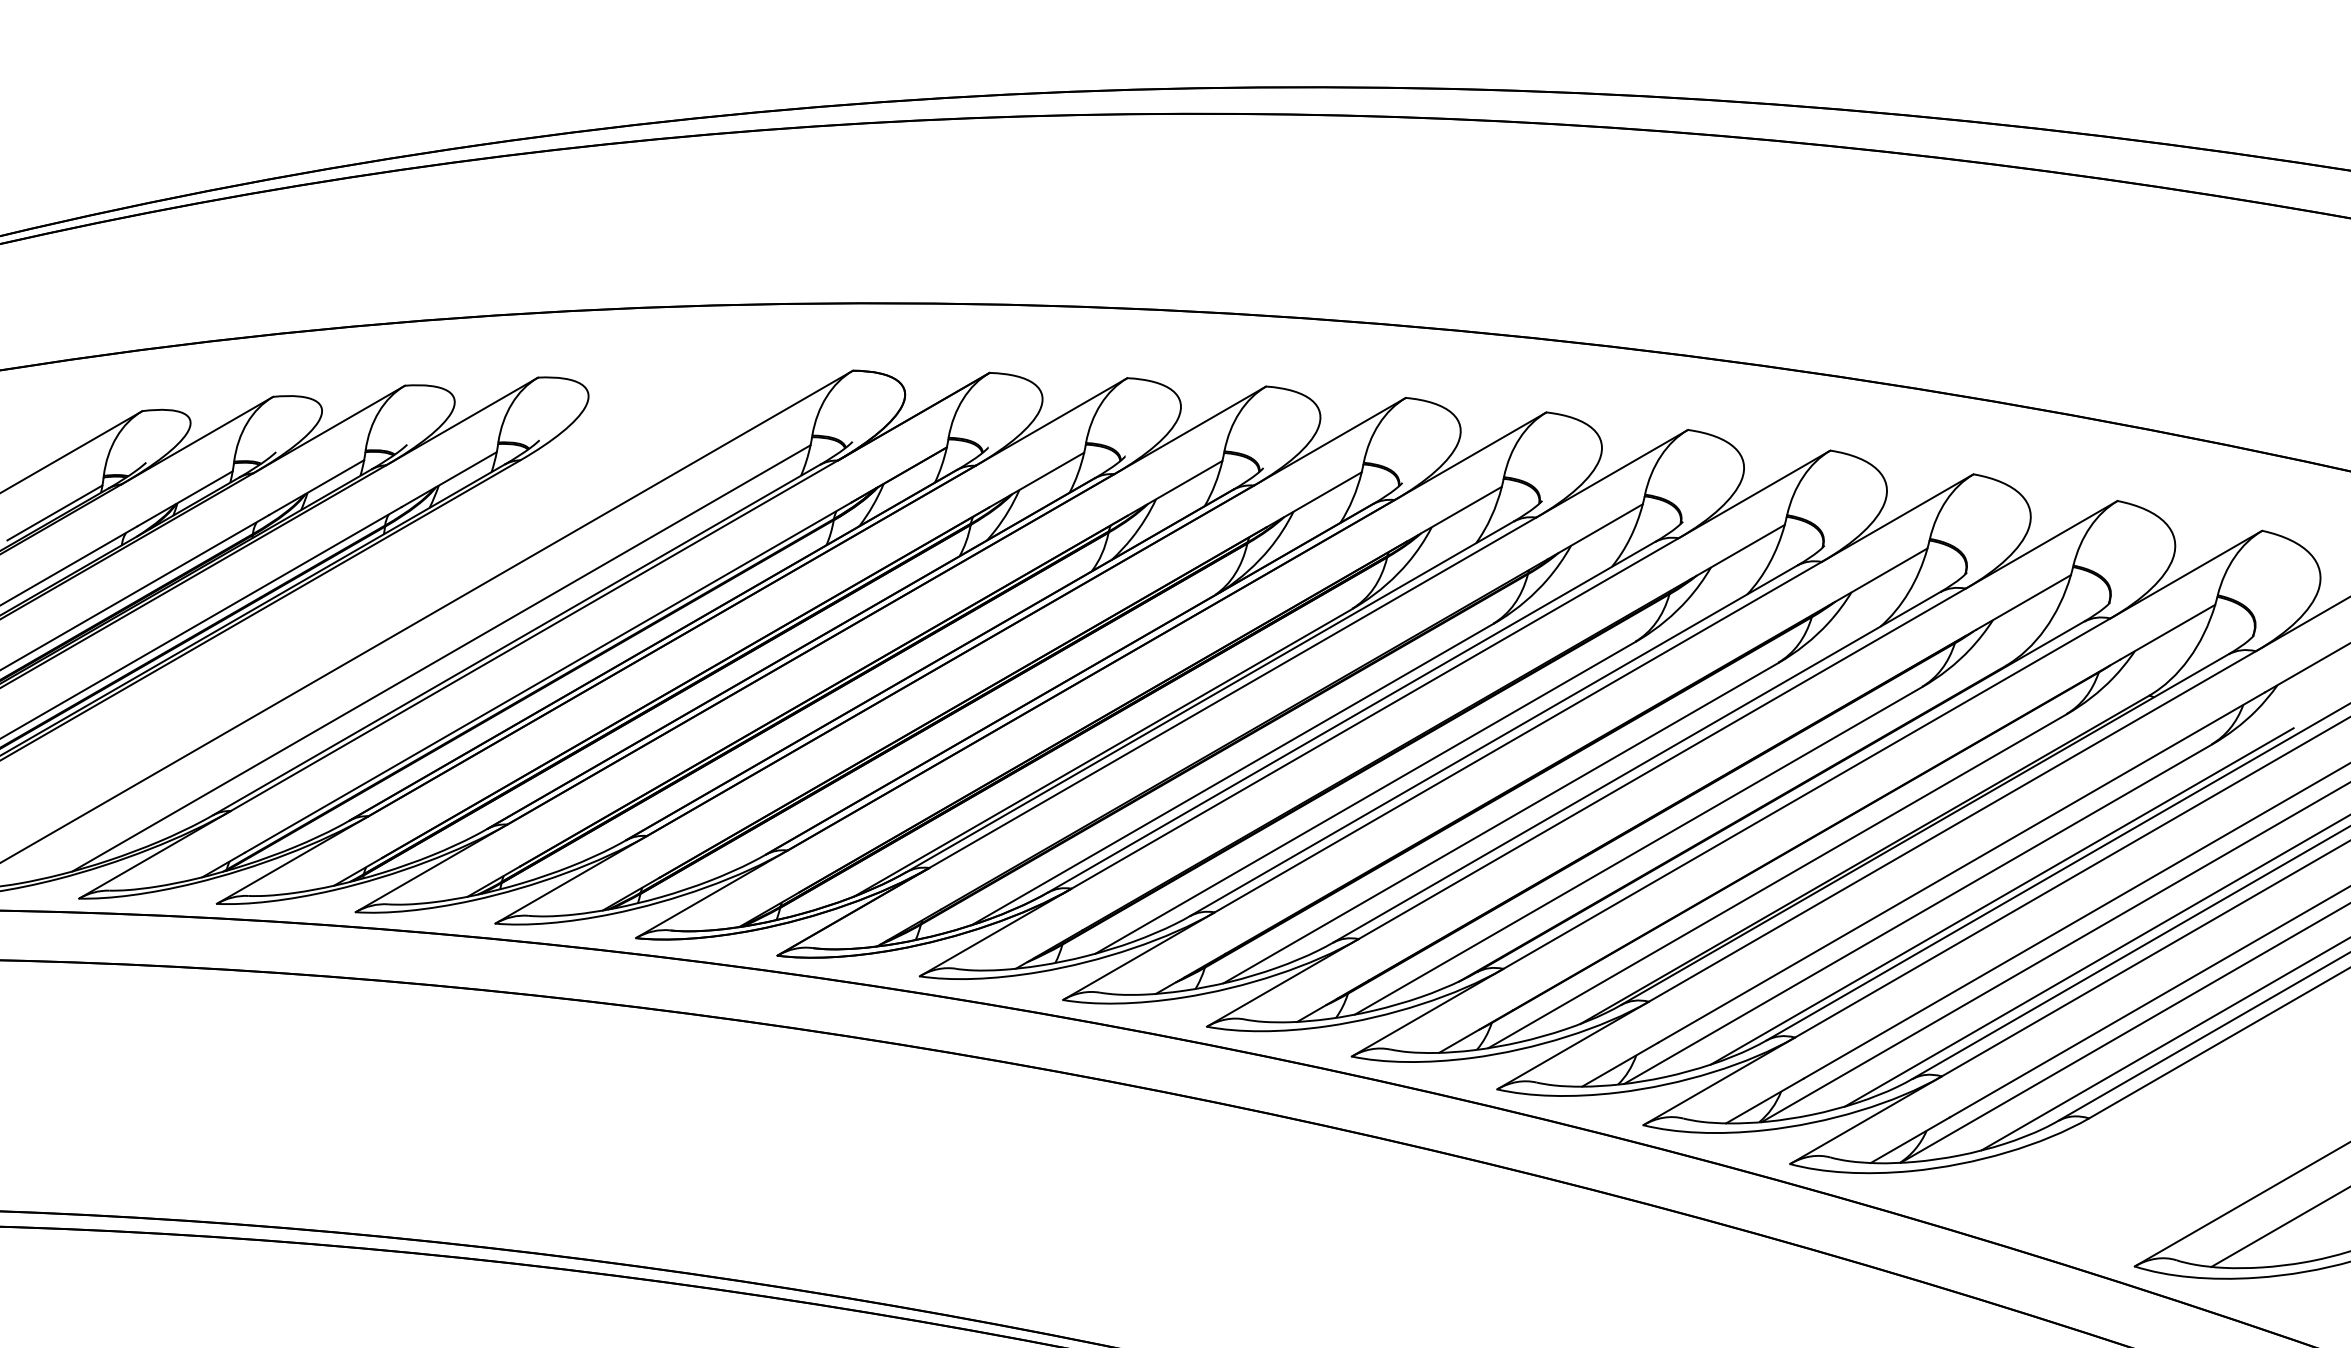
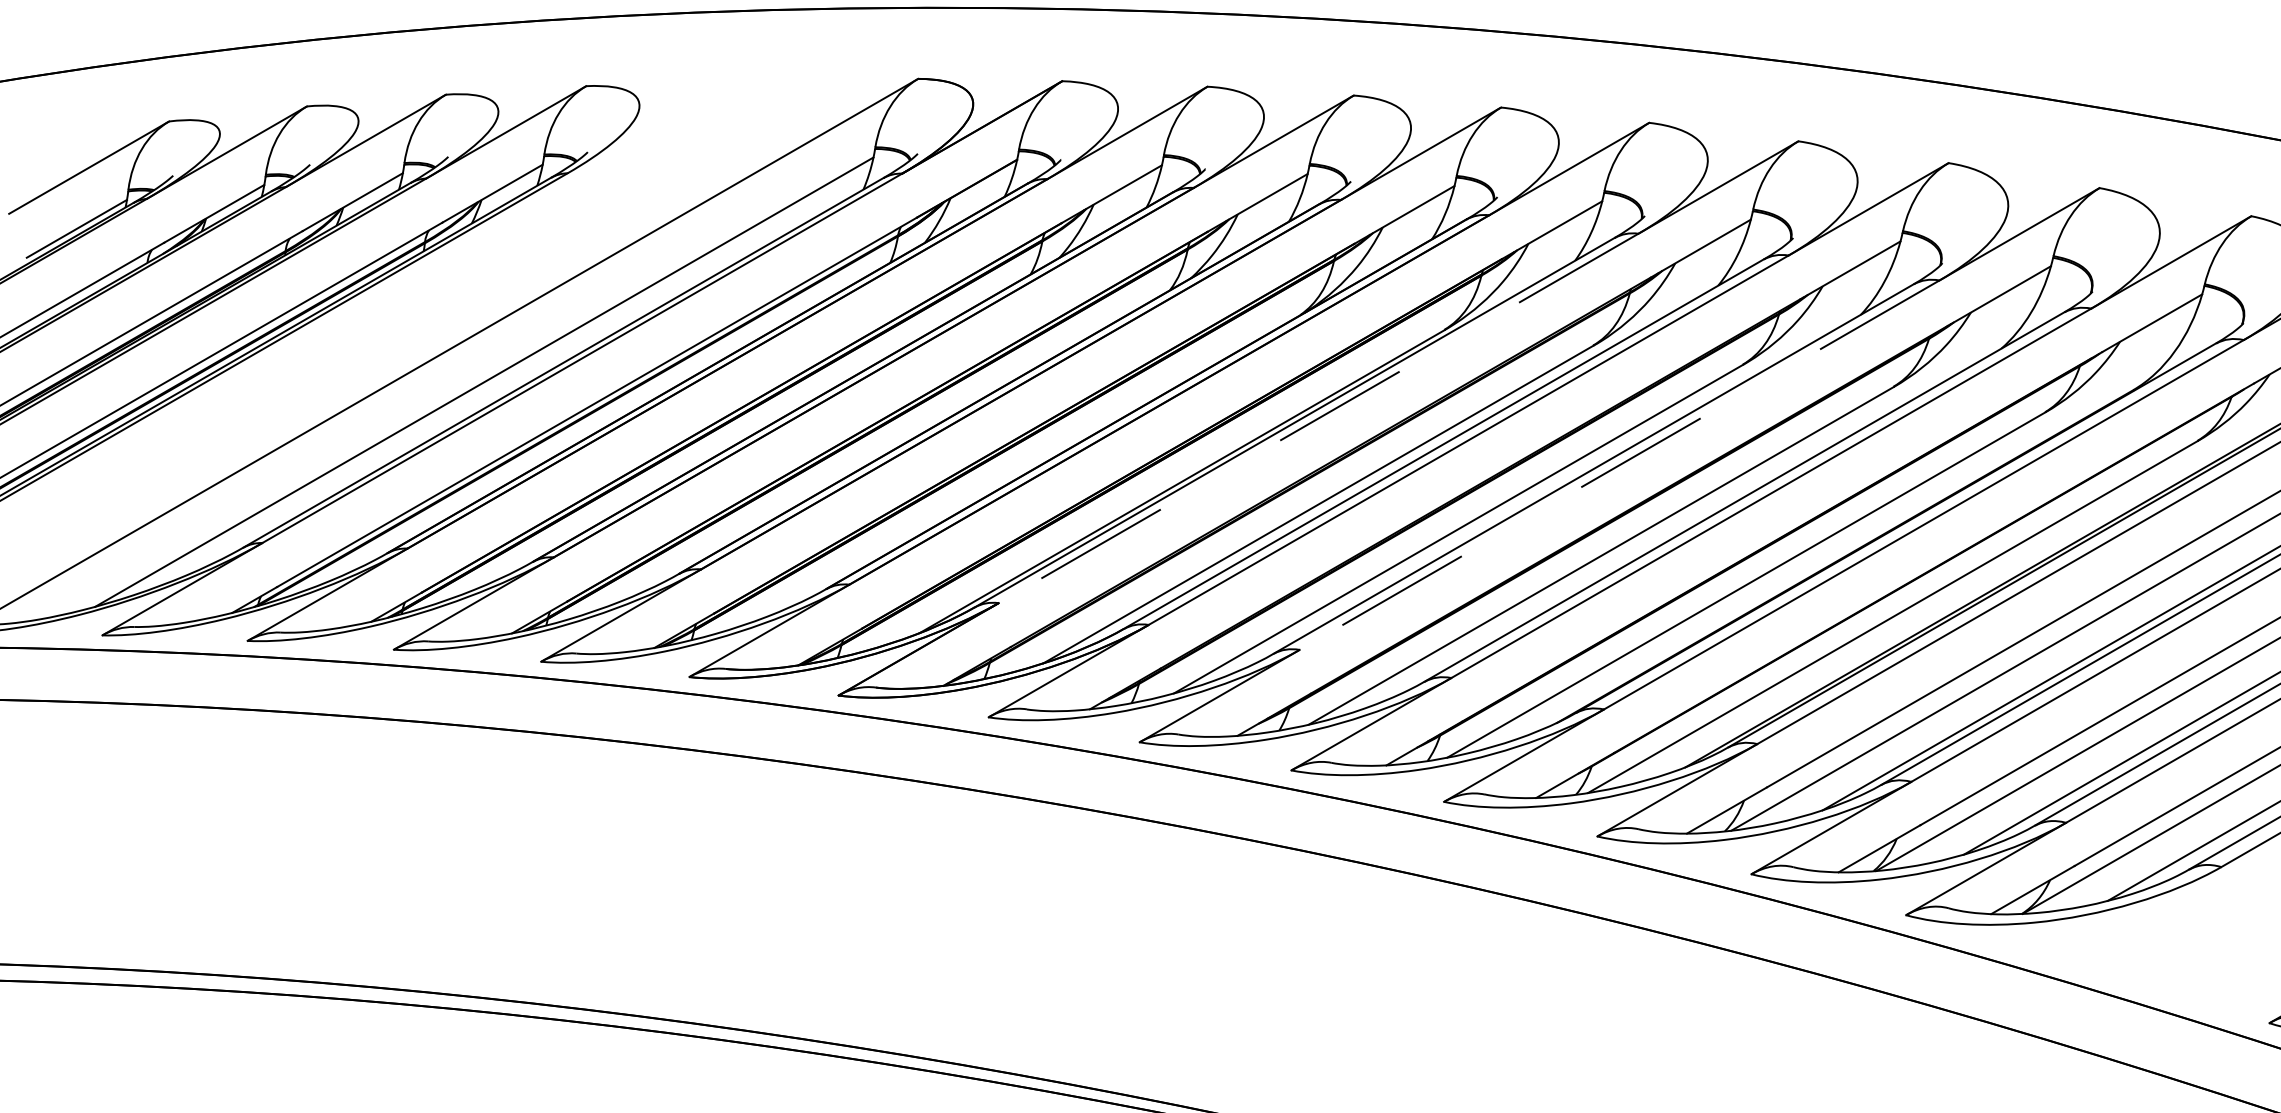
line: (1232, 693) -> (1318, 419), solid -> dashed
line: (1517, 737) -> (1618, 465), solid -> dashed

